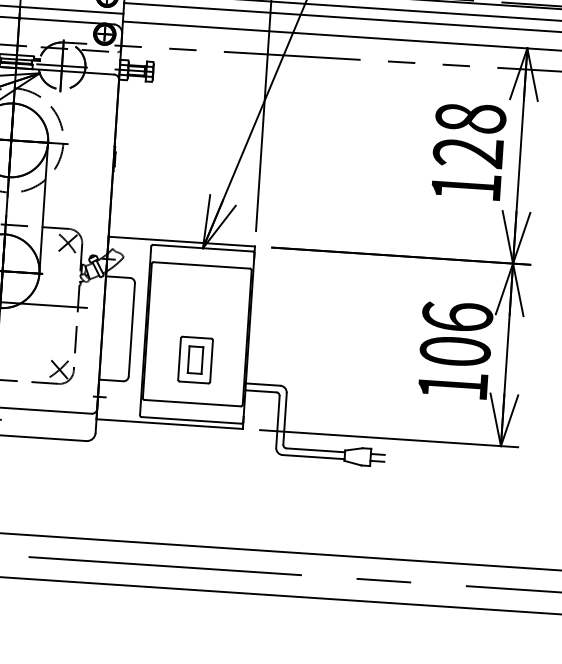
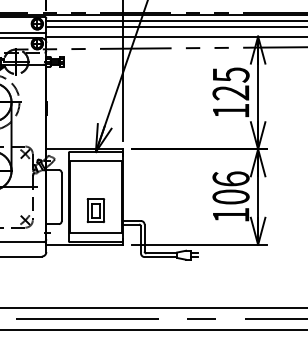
text: (469, 117) -> (230, 74), 128 -> 125

